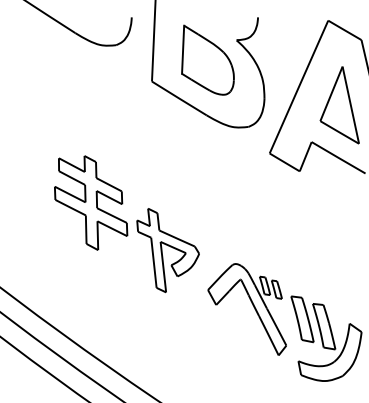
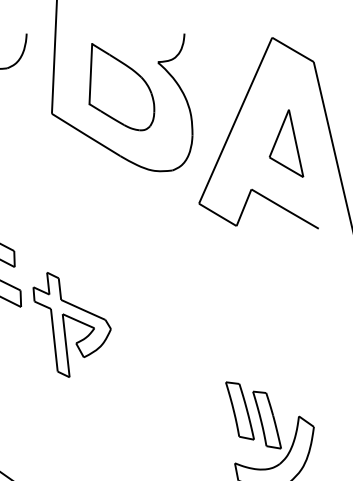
part: (339, 105) -> (286, 143), size x0.7
part: (252, 305) -> (177, 393), removed

